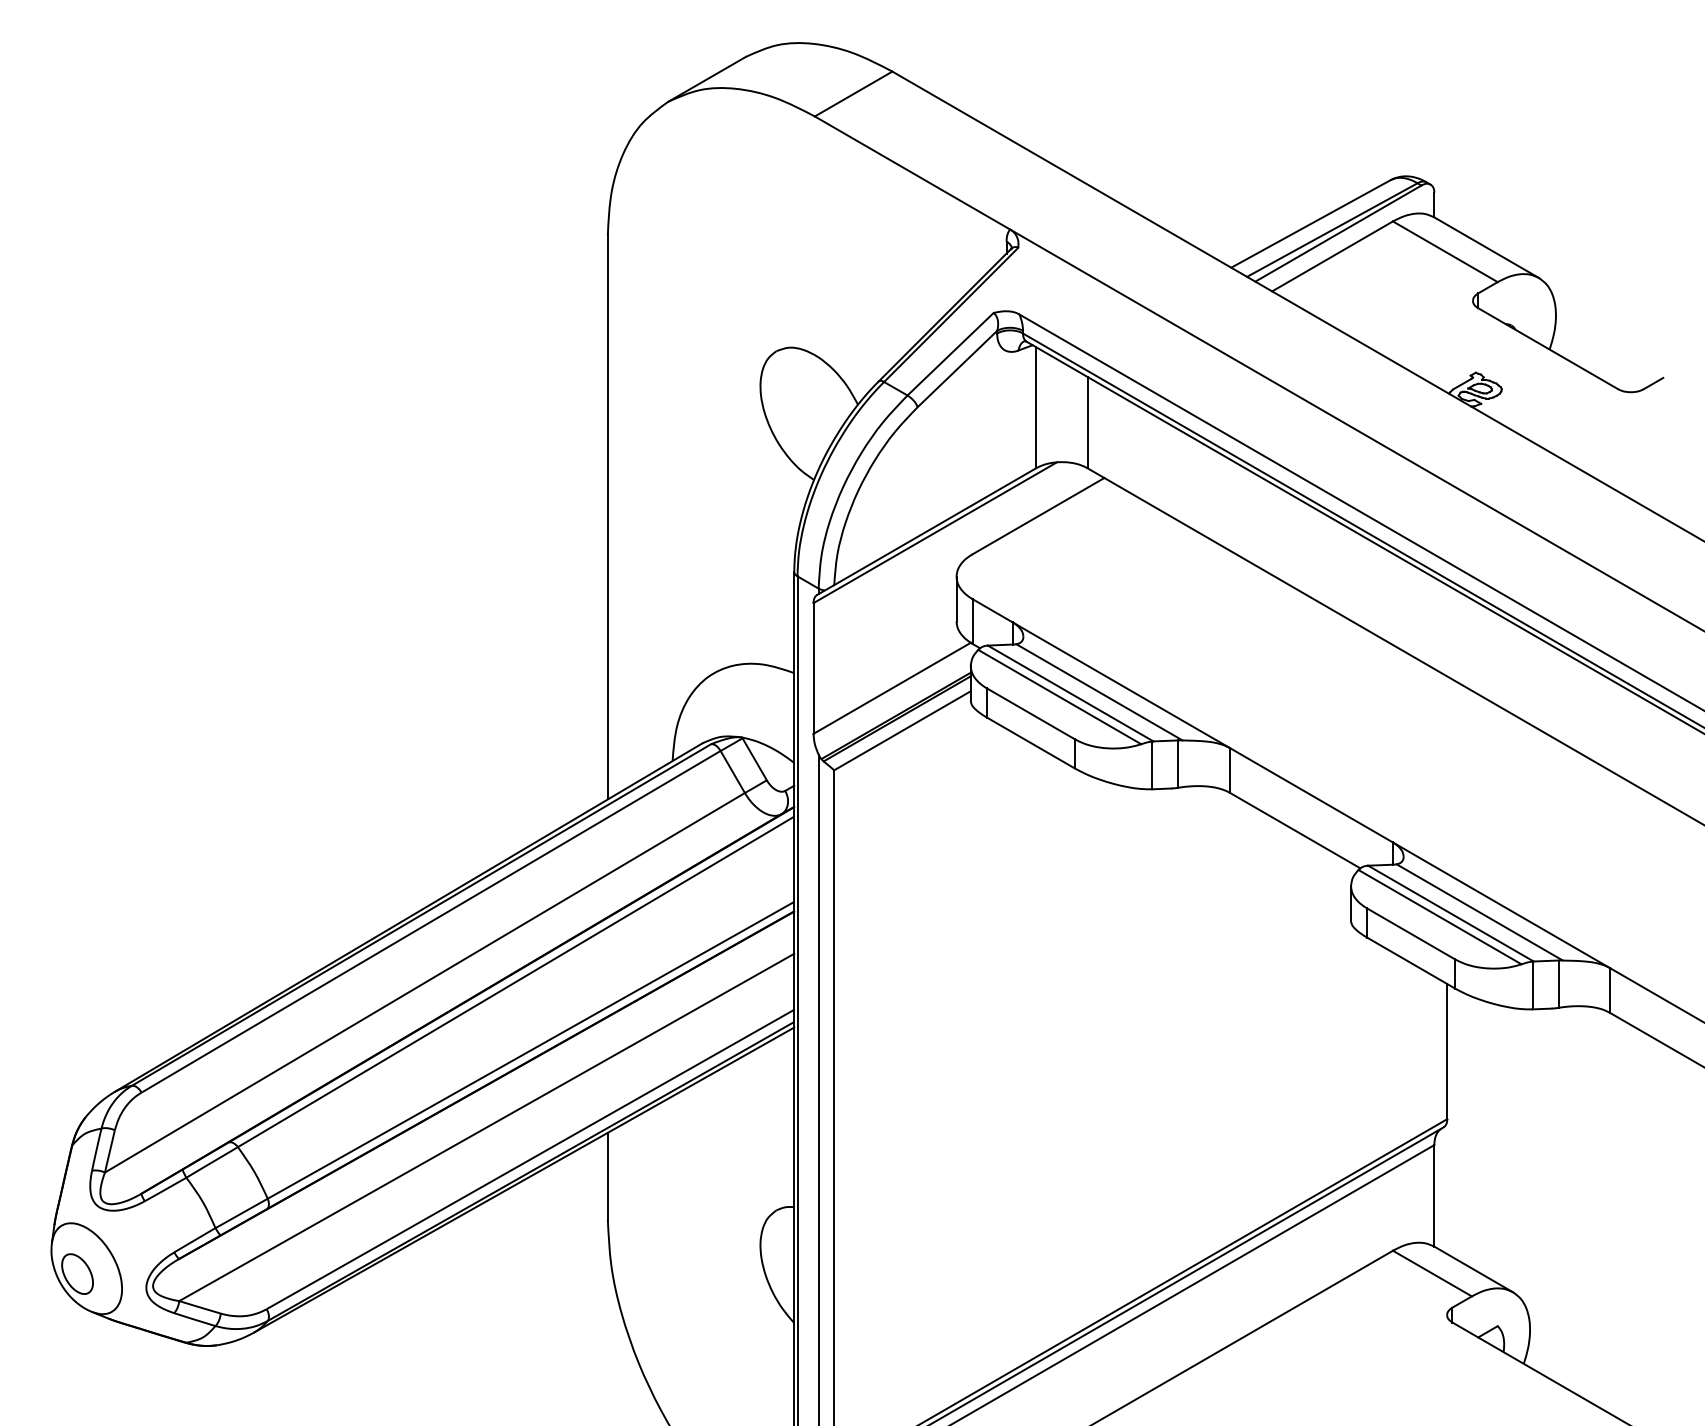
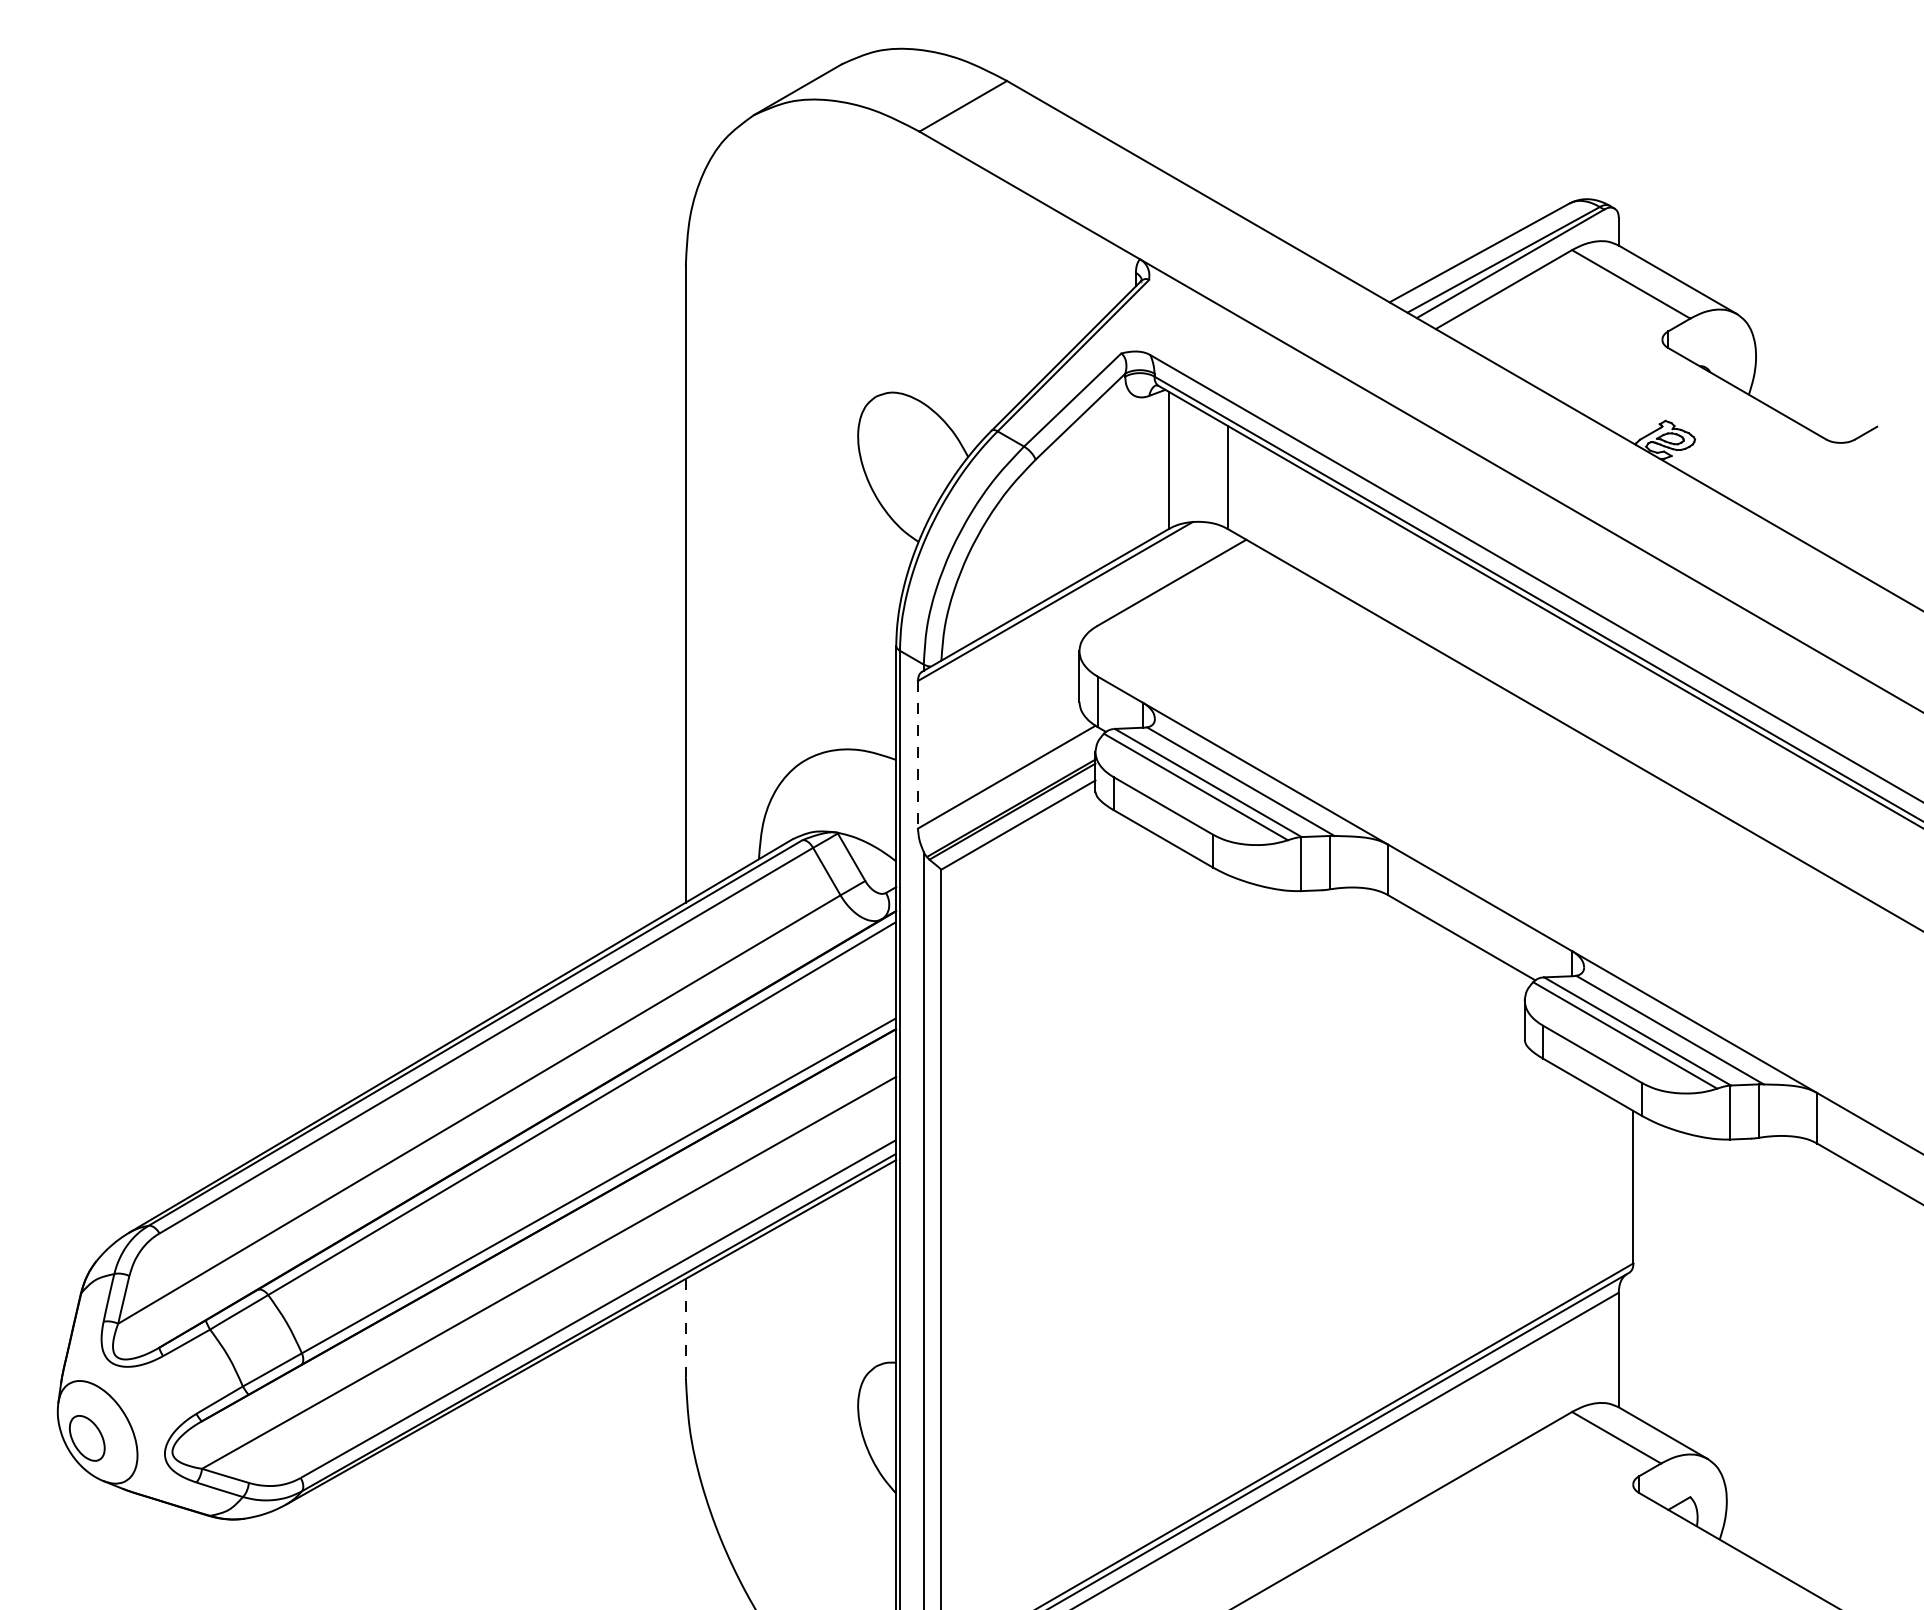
line: (813, 668) -> (917, 754), solid -> dashed
line: (607, 1176) -> (685, 1328), solid -> dashed

